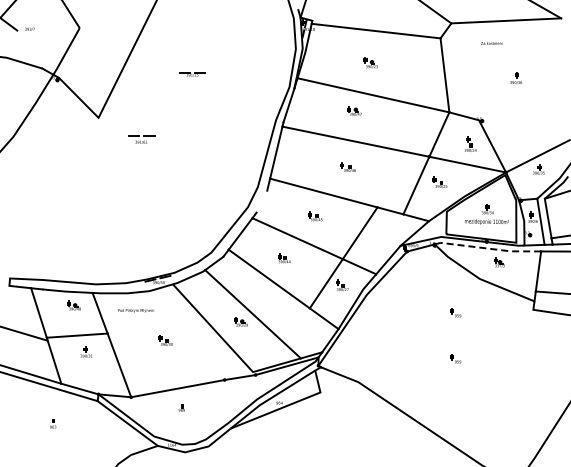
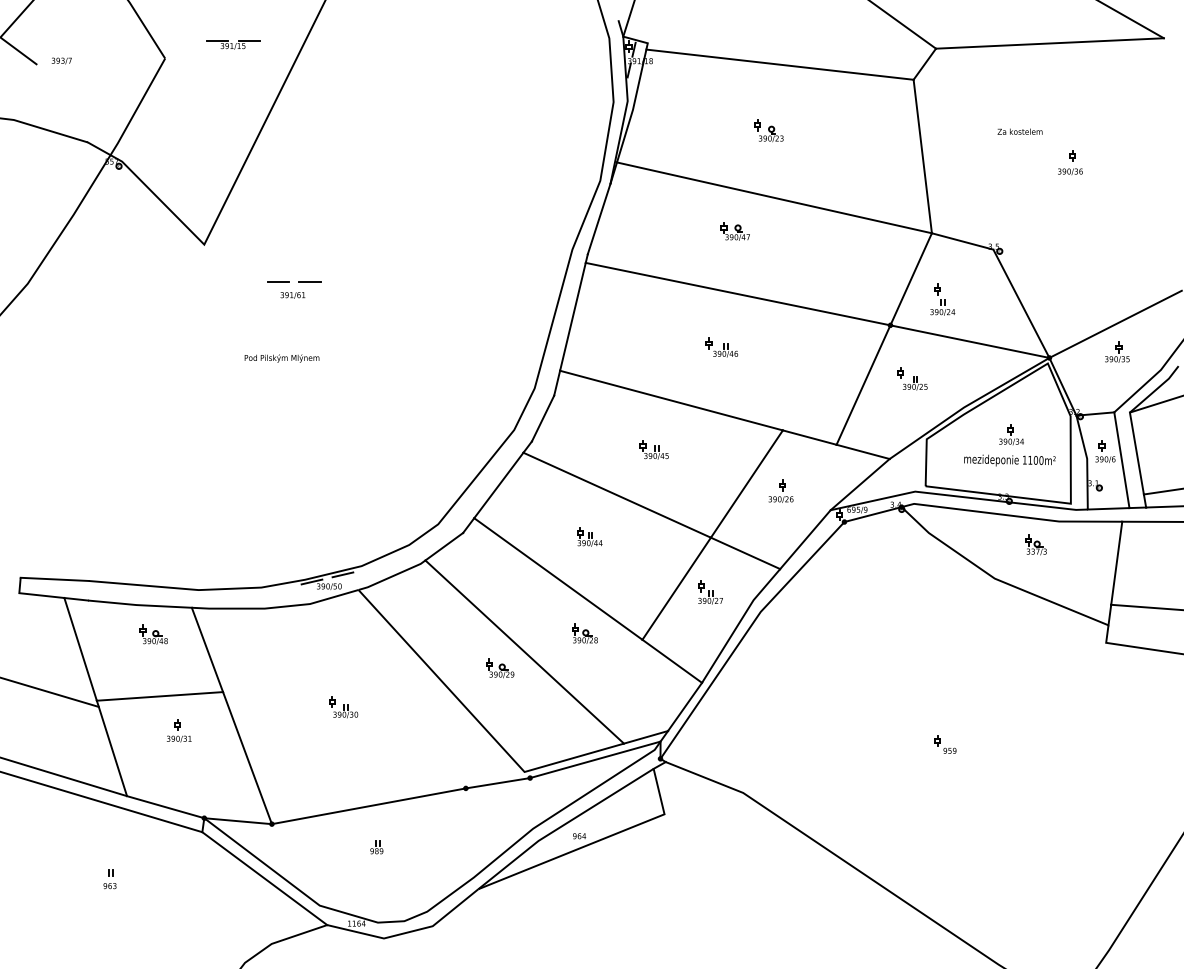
text: (491, 43) -> (1019, 131), moved
part: (192, 74) -> (233, 44), moved
part: (470, 143) -> (942, 297), moved
line: (261, 201) -> (542, 418), added
part: (376, 236) -> (780, 490), added
line: (487, 248) -> (1011, 515), dashed -> solid
part: (281, 304) -> (583, 631), added
text: (135, 310) -> (280, 357), moved
part: (455, 312) -> (944, 648), removed

